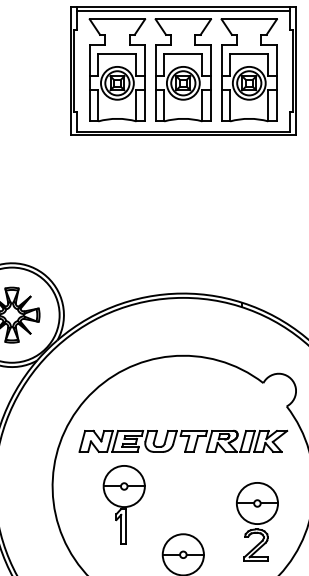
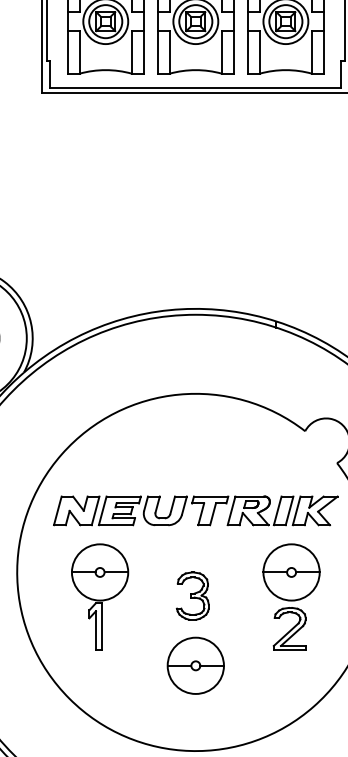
part: (180, 503) -> (191, 595), added
part: (123, 504) -> (99, 597), moved
part: (257, 521) -> (291, 597), moved

